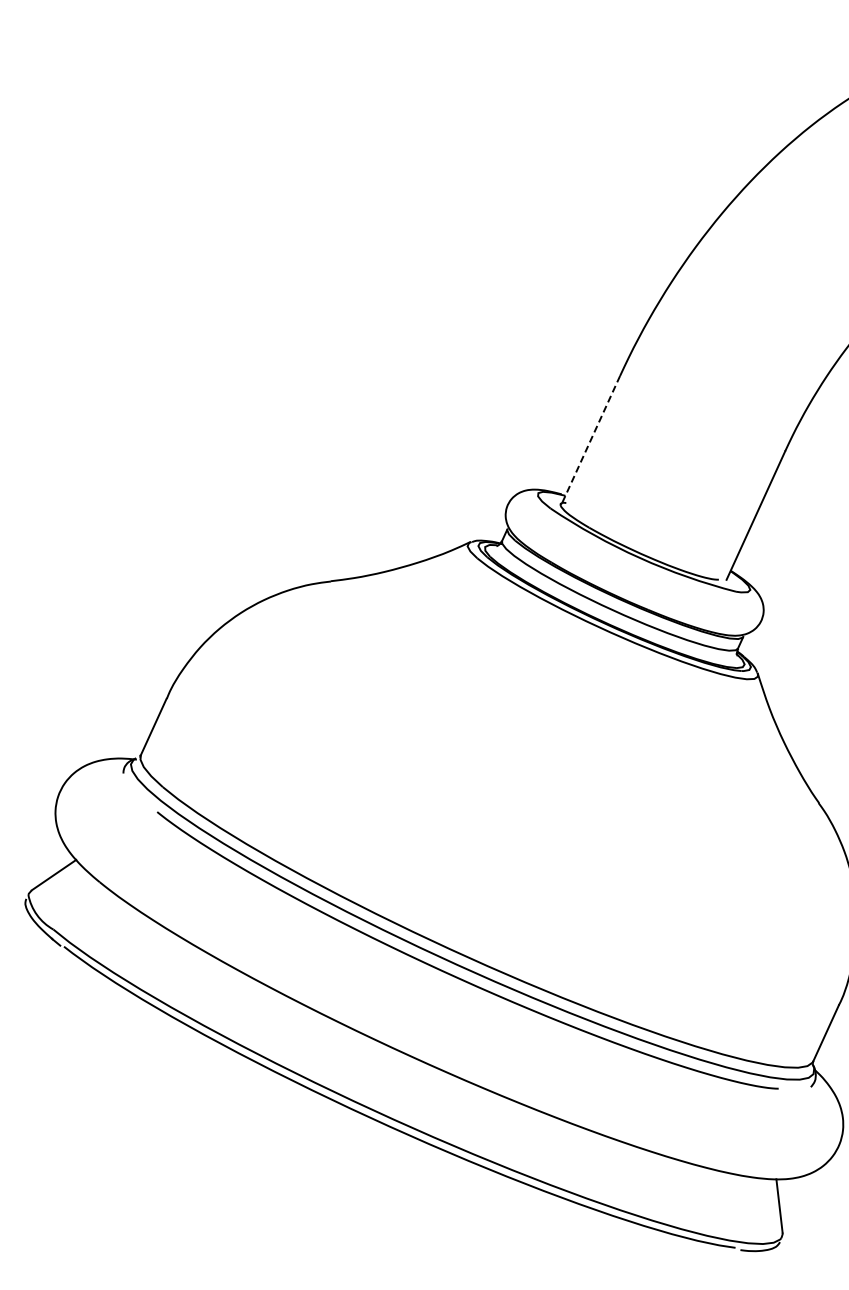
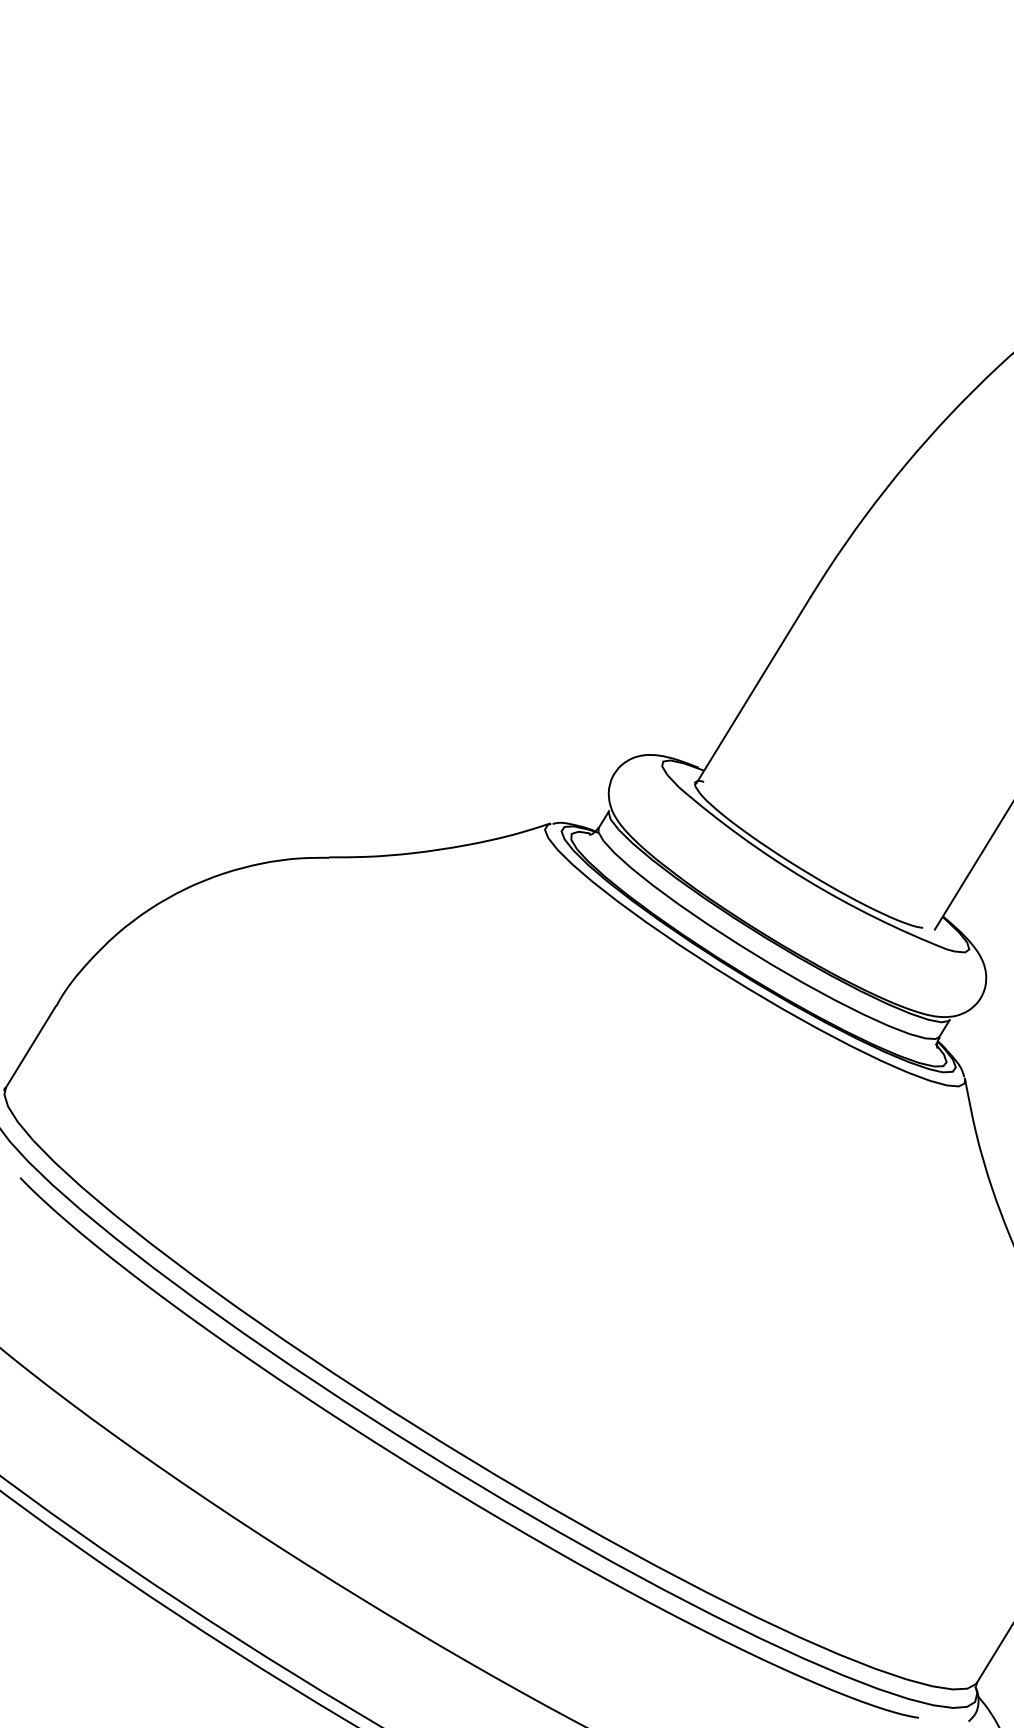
line: (590, 440) -> (752, 690), dashed -> solid

